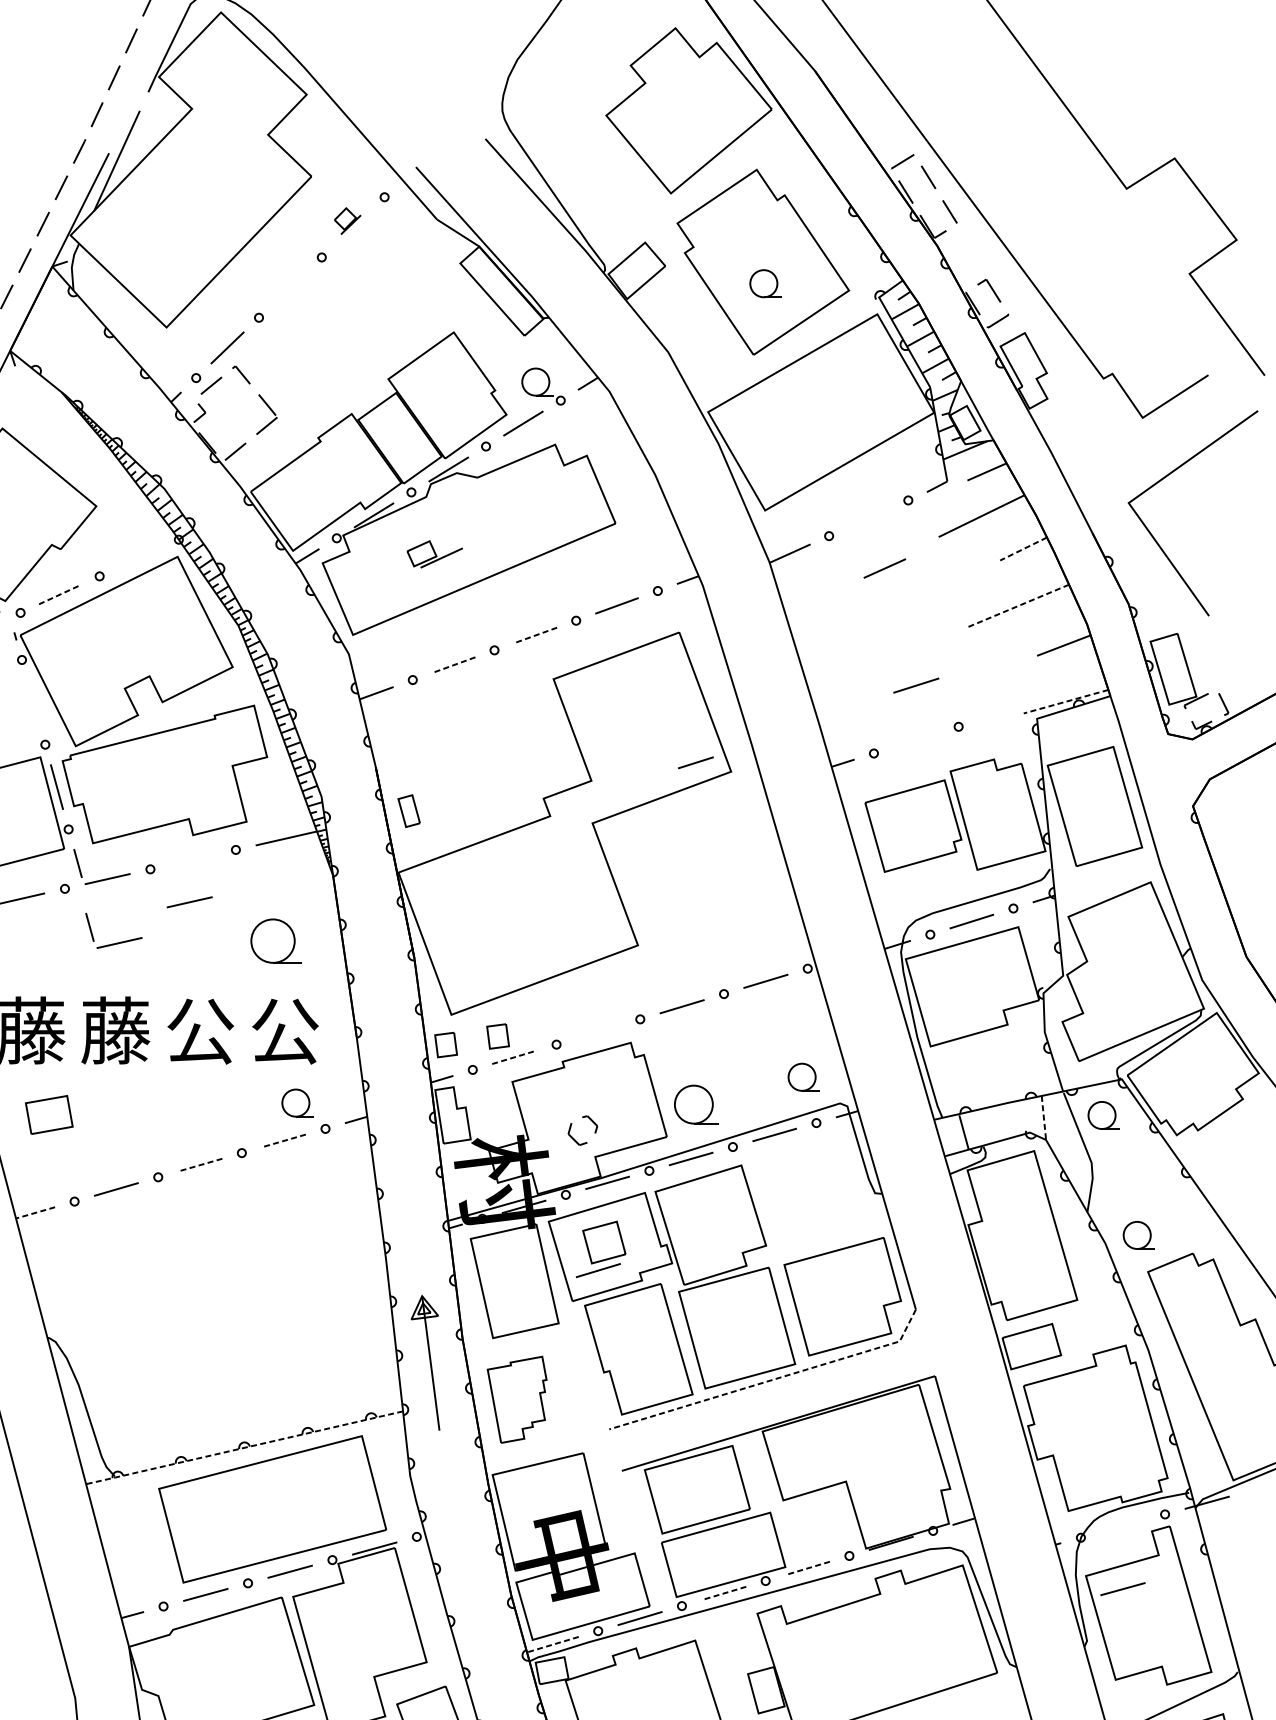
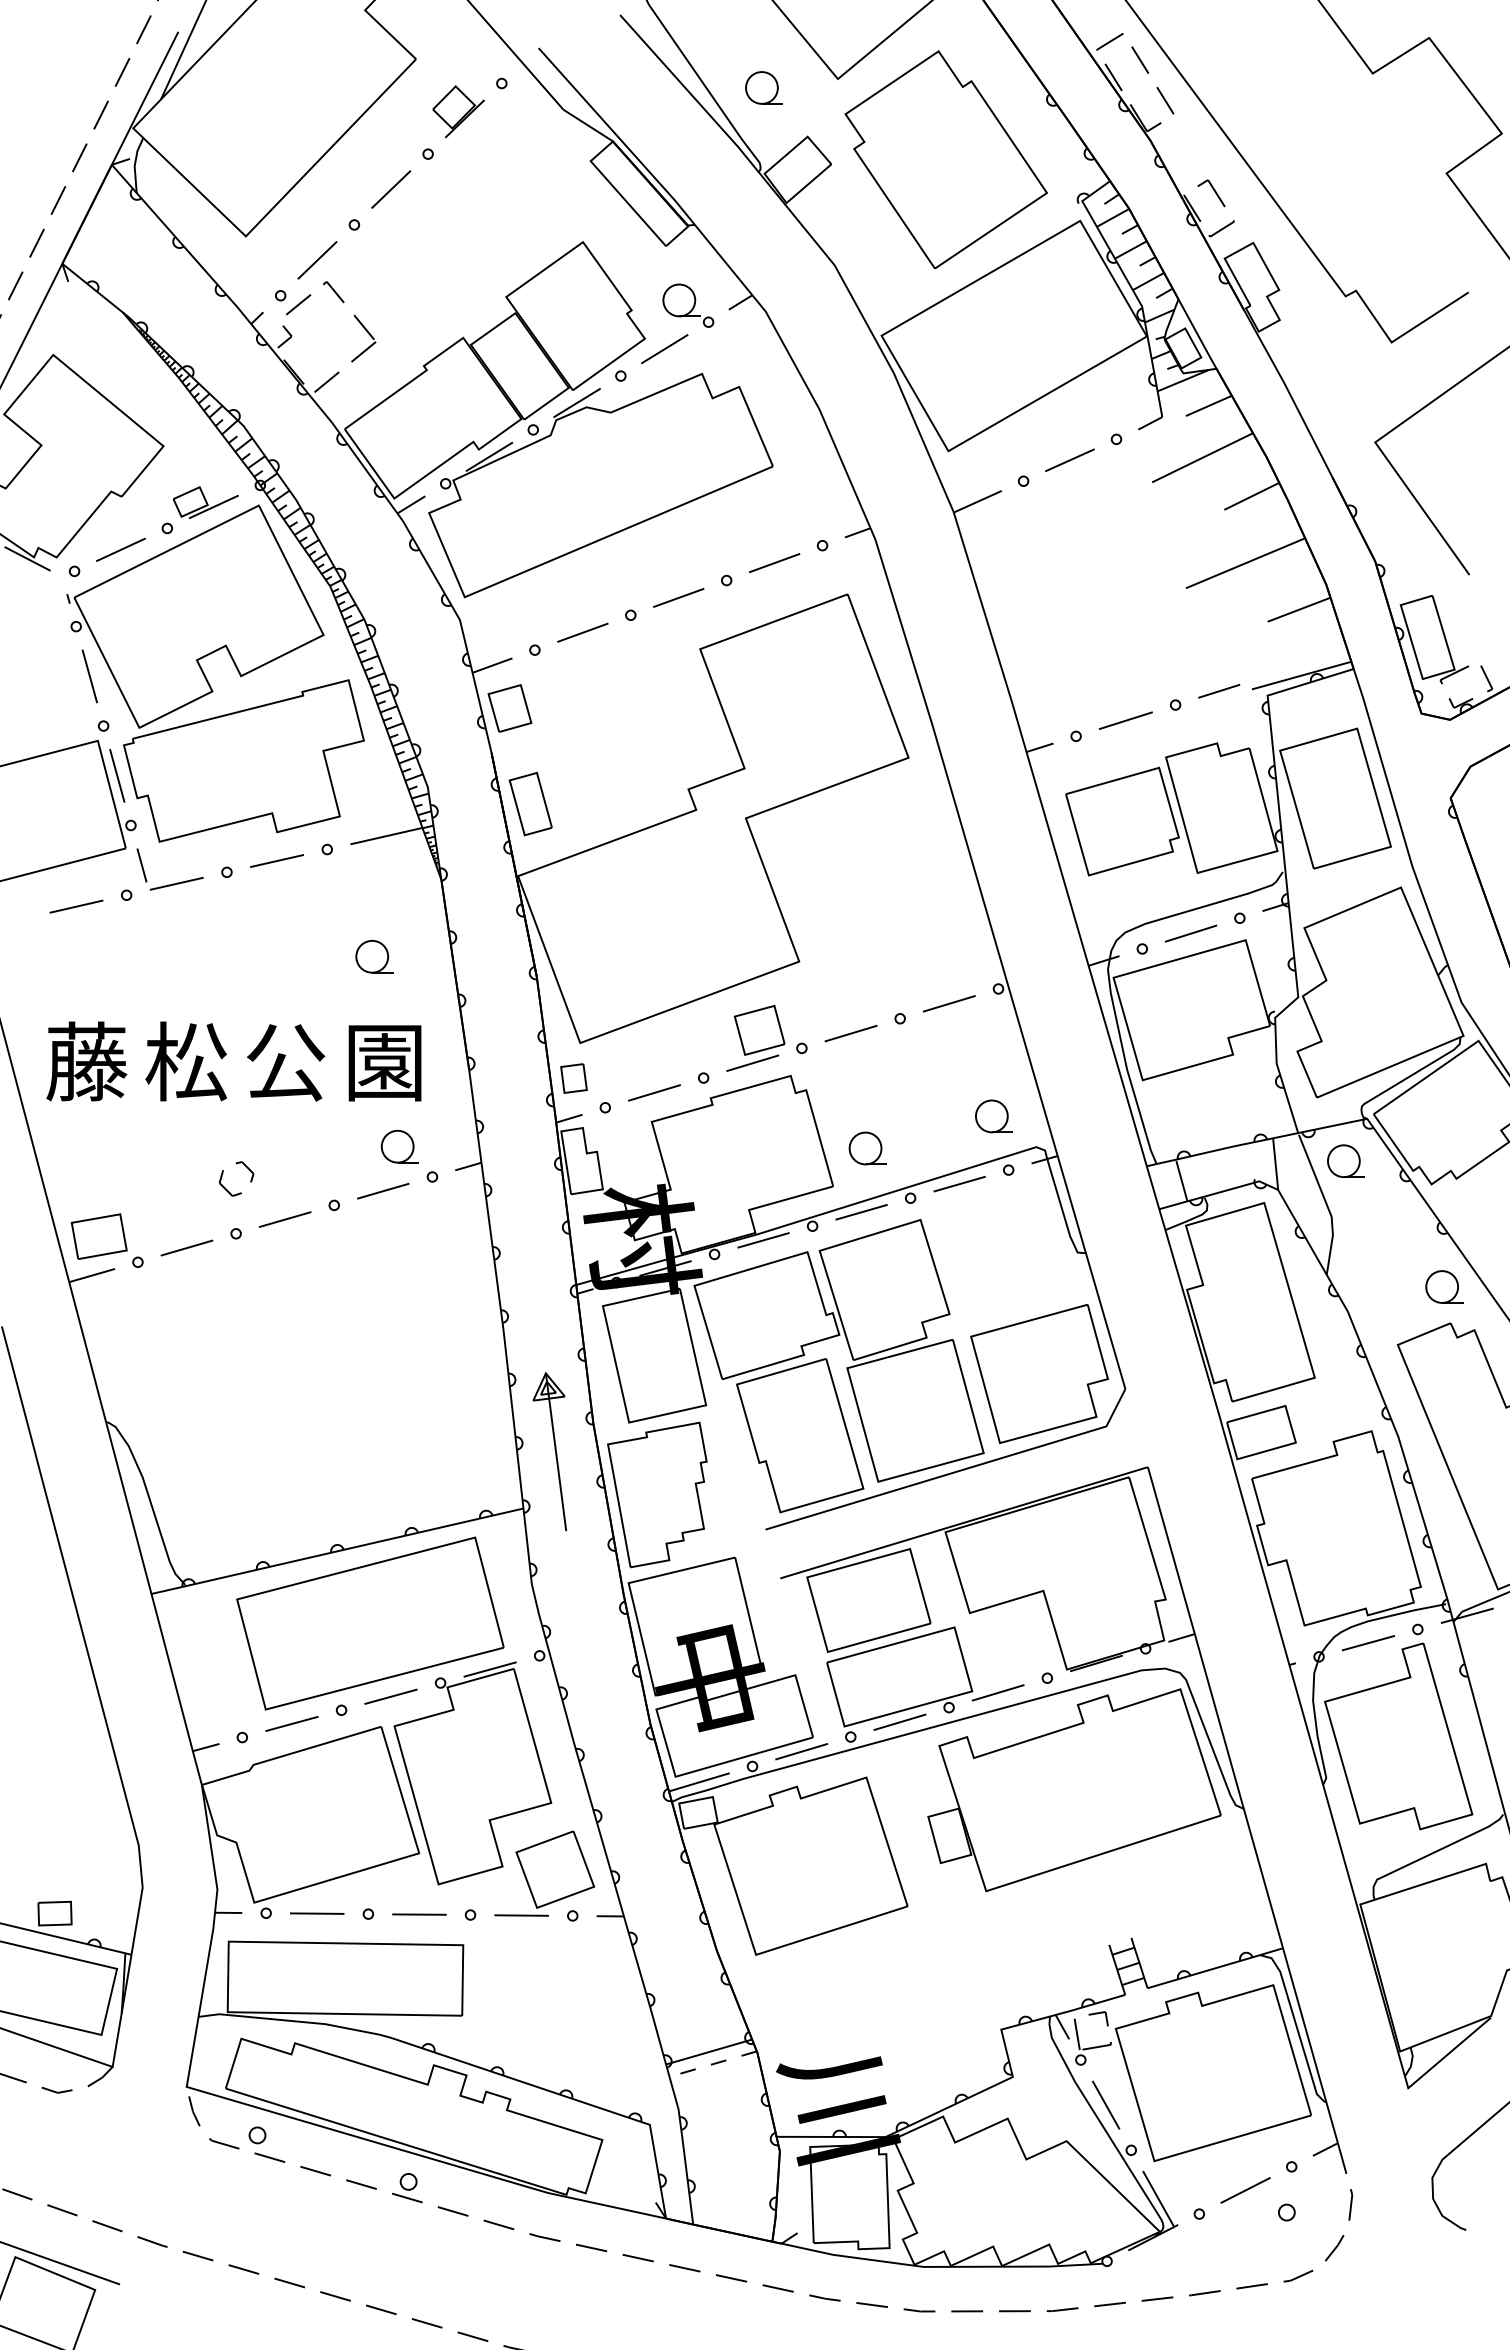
part: (347, 221) -> (458, 111), size x1.67
part: (765, 283) -> (763, 87), moved
line: (290, 287) -> (391, 189), added
line: (1023, 549) -> (1251, 496), dashed -> solid
part: (434, 554) -> (205, 502), moved
line: (884, 567) -> (1069, 459), moved
line: (60, 594) -> (121, 549), dashed -> solid
line: (1018, 606) -> (1245, 563), dashed -> solid
line: (535, 636) -> (678, 598), dashed -> solid
line: (453, 665) -> (582, 632), dashed -> solid
line: (915, 685) -> (1125, 720), moved
line: (1065, 701) -> (1301, 675), dashed -> solid
line: (33, 702) -> (89, 676), added
part: (391, 729) -> (509, 708), added
line: (696, 762) -> (1219, 691), moved
part: (409, 810) -> (530, 803), size x1.67
line: (189, 901) -> (276, 860), moved
part: (276, 941) -> (374, 956), size x0.62
part: (115, 942) -> (186, 958), removed
text: (115, 1030) -> (185, 1061), 藤 -> 松
text: (285, 1031) -> (385, 1062), 公 -> 園
part: (497, 1036) -> (634, 1068), removed
line: (514, 1056) -> (654, 1092), dashed -> solid
part: (696, 1104) -> (867, 1148), size x0.71
part: (48, 1114) -> (98, 1236), moved
line: (1043, 1118) -> (1275, 1164), dashed -> solid
part: (571, 1125) -> (223, 1173), moved
line: (282, 1141) -> (382, 1191), dashed -> solid
line: (199, 1165) -> (284, 1219), dashed -> solid
line: (35, 1212) -> (92, 1275), dashed -> solid
part: (1139, 1234) -> (1444, 1286), moved
part: (600, 1249) -> (755, 1038), moved
line: (772, 1379) -> (956, 1471), dashed -> solid
part: (517, 1399) -> (657, 1494), size x1.43
line: (243, 1447) -> (336, 1551), dashed -> solid
line: (806, 1568) -> (997, 1693), dashed -> solid
line: (1123, 1589) -> (1368, 1643), moved
line: (723, 1593) -> (899, 1722), dashed -> solid
line: (553, 1644) -> (699, 1782), dashed -> solid

